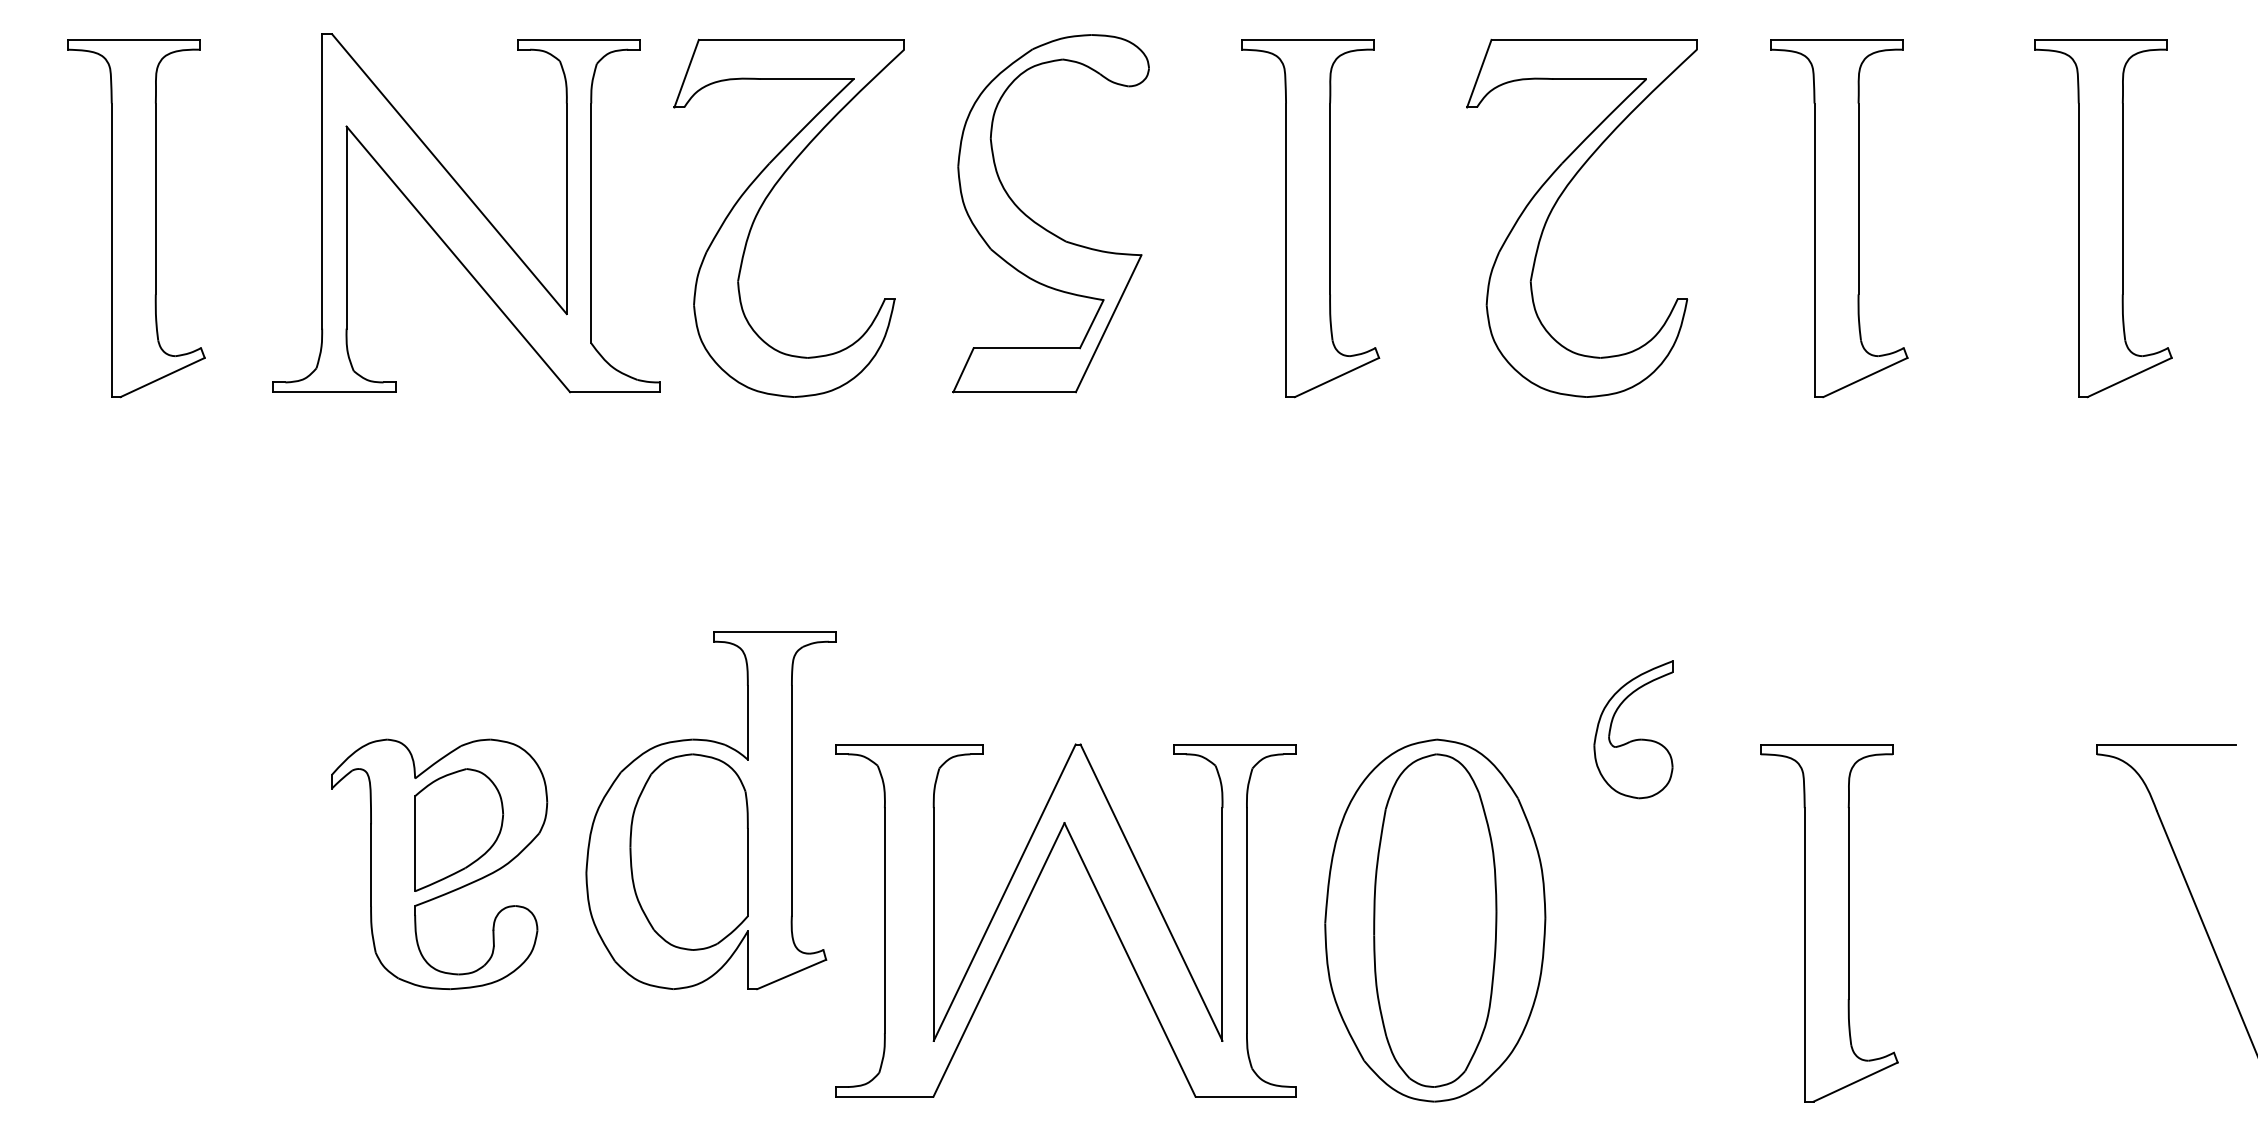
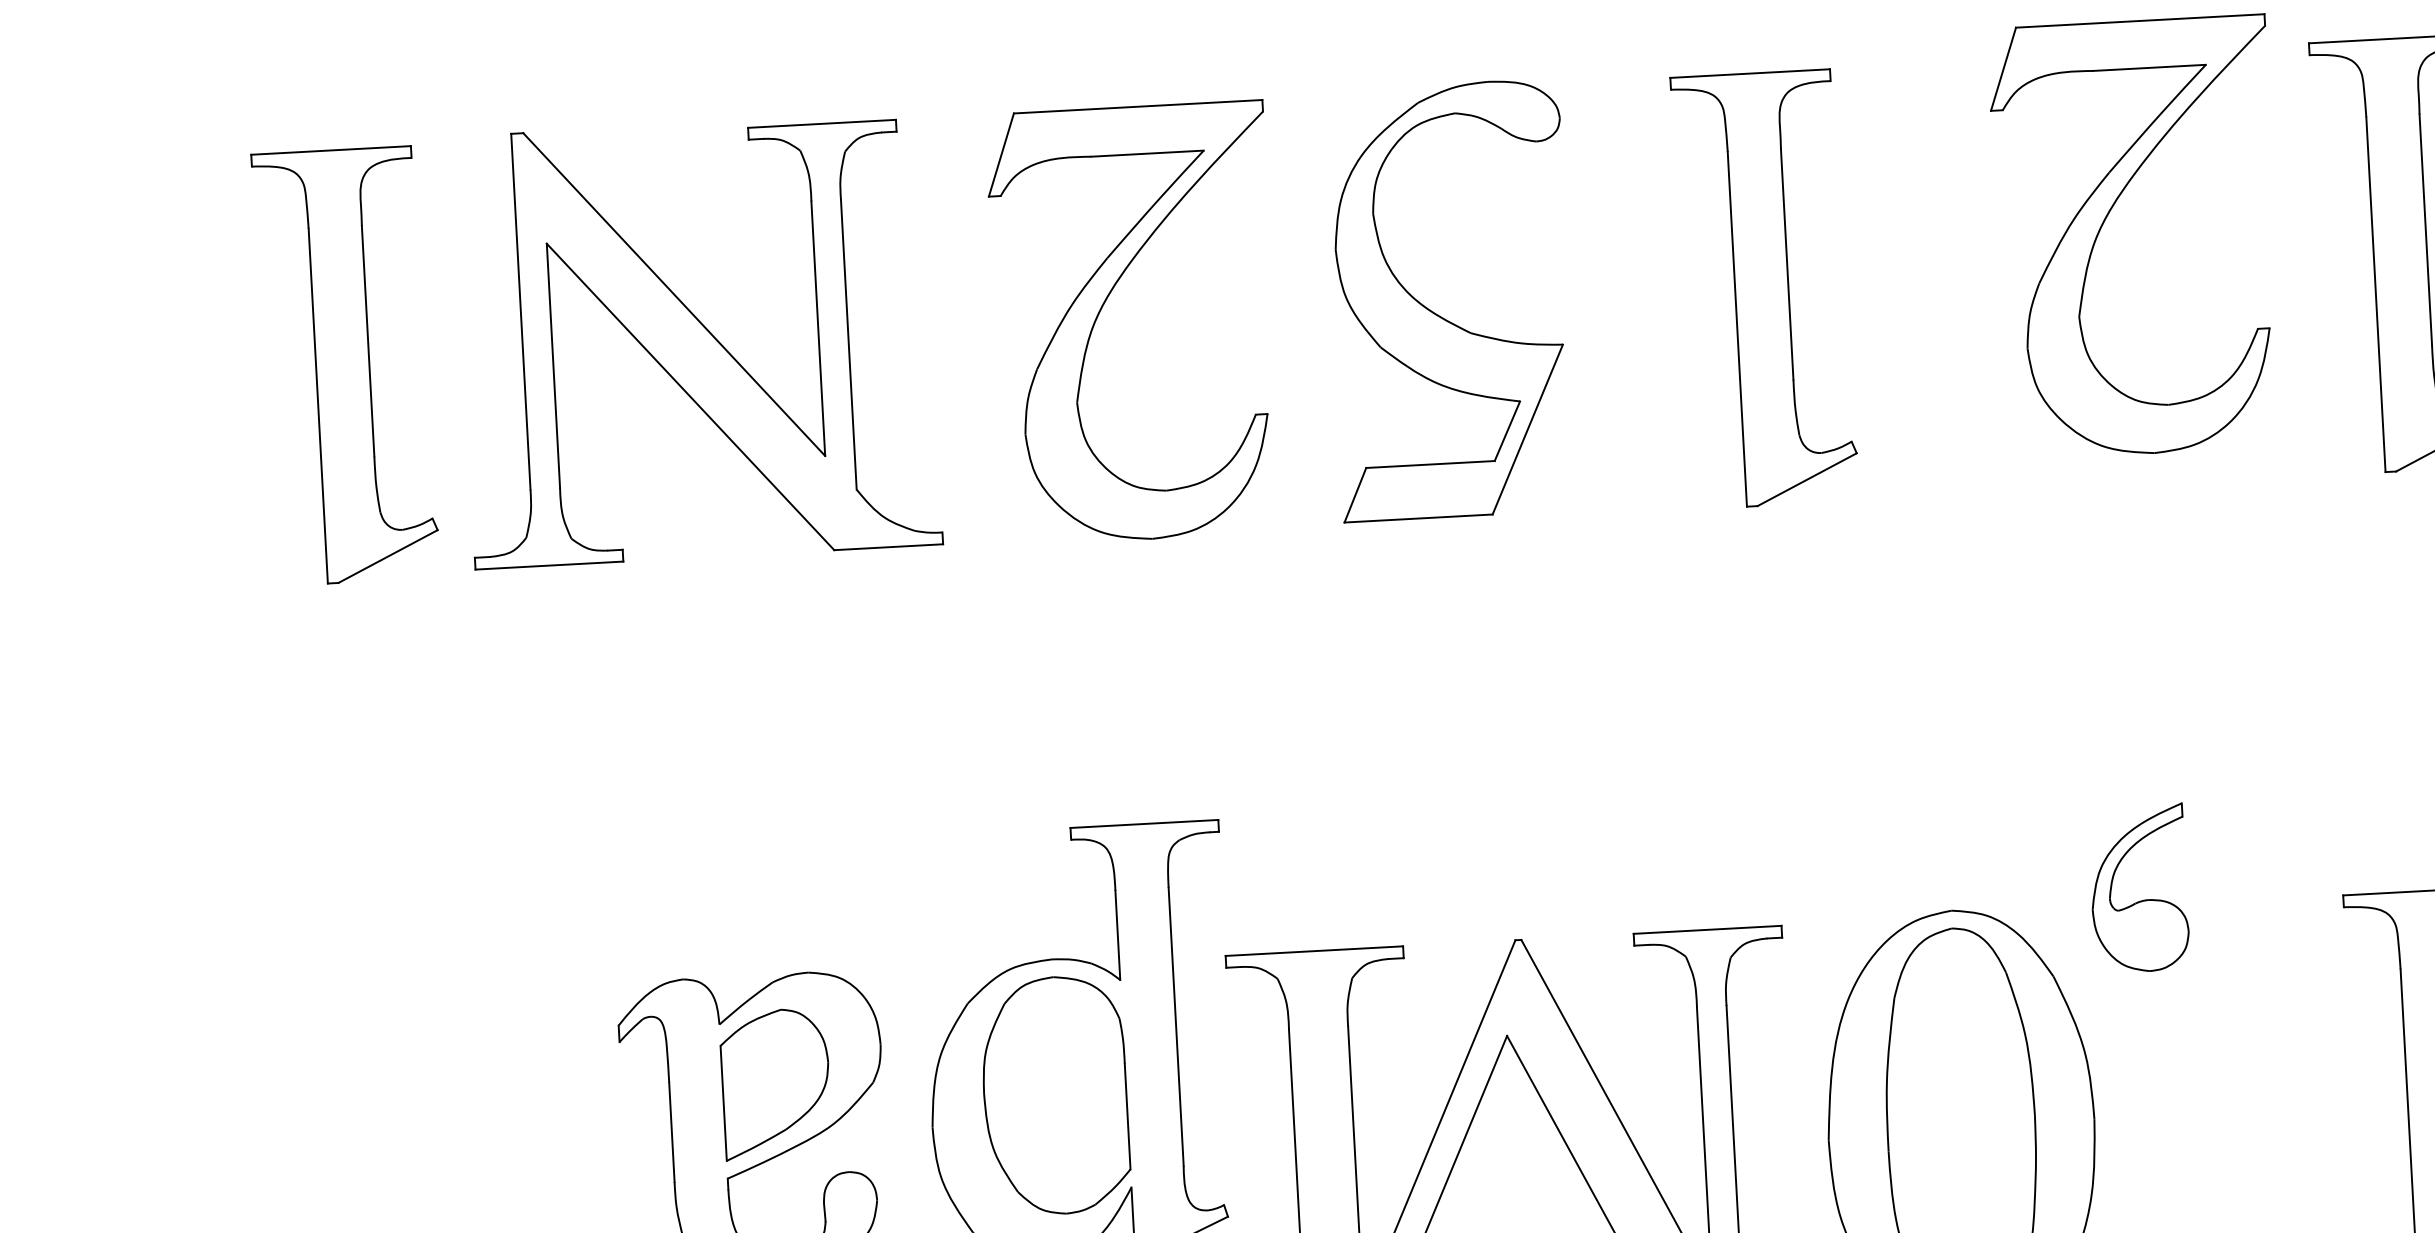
part: (1556, 204) -> (2105, 222), moved
part: (466, 213) -> (697, 340), moved
part: (1633, 739) -> (2139, 900), moved

